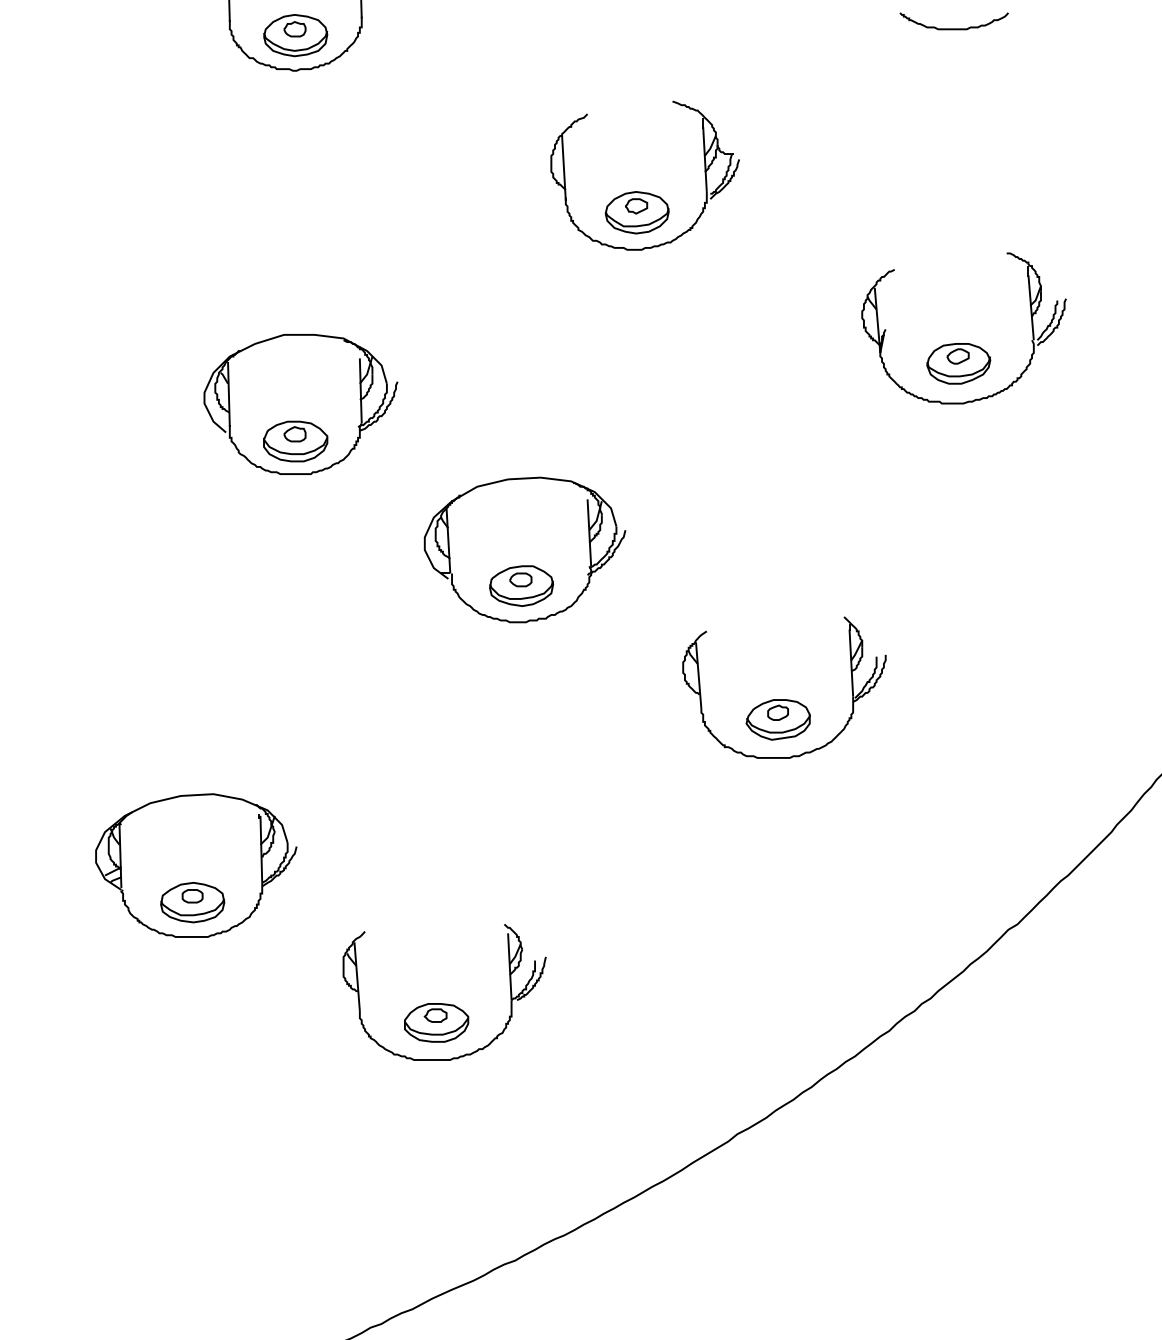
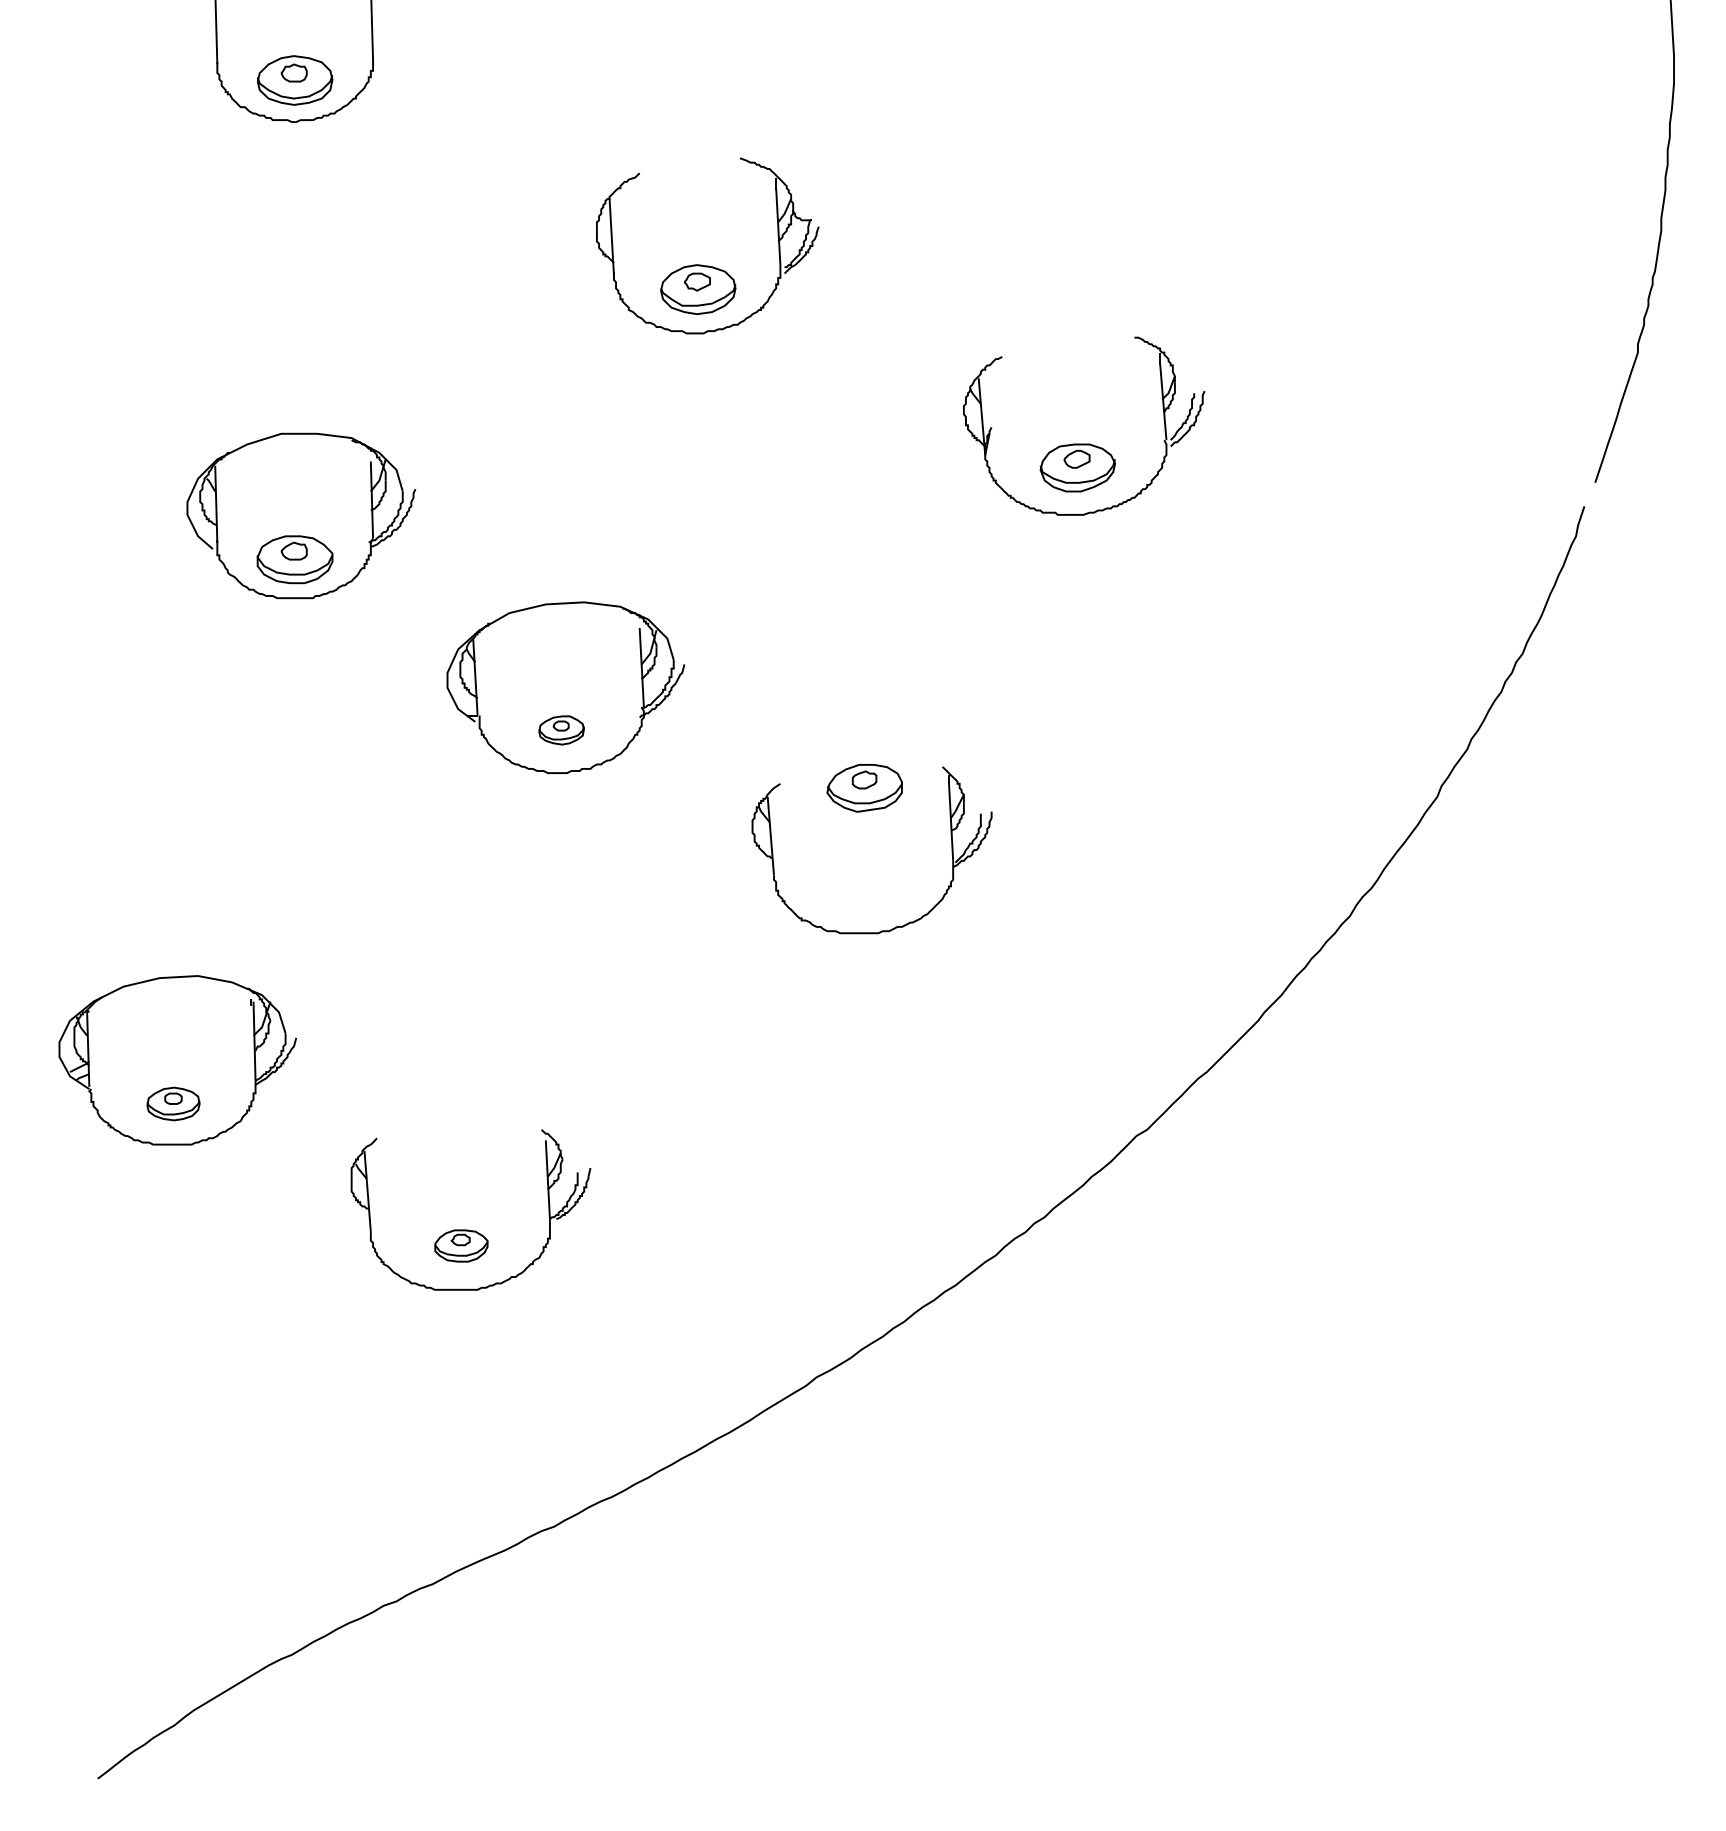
curve: (954, 28) -> (1072, 72), removed
part: (521, 586) -> (561, 730), size x0.6
part: (778, 720) -> (864, 788), moved
part: (192, 902) -> (173, 1103), size x0.7
part: (436, 1022) -> (461, 1245), size x0.7

